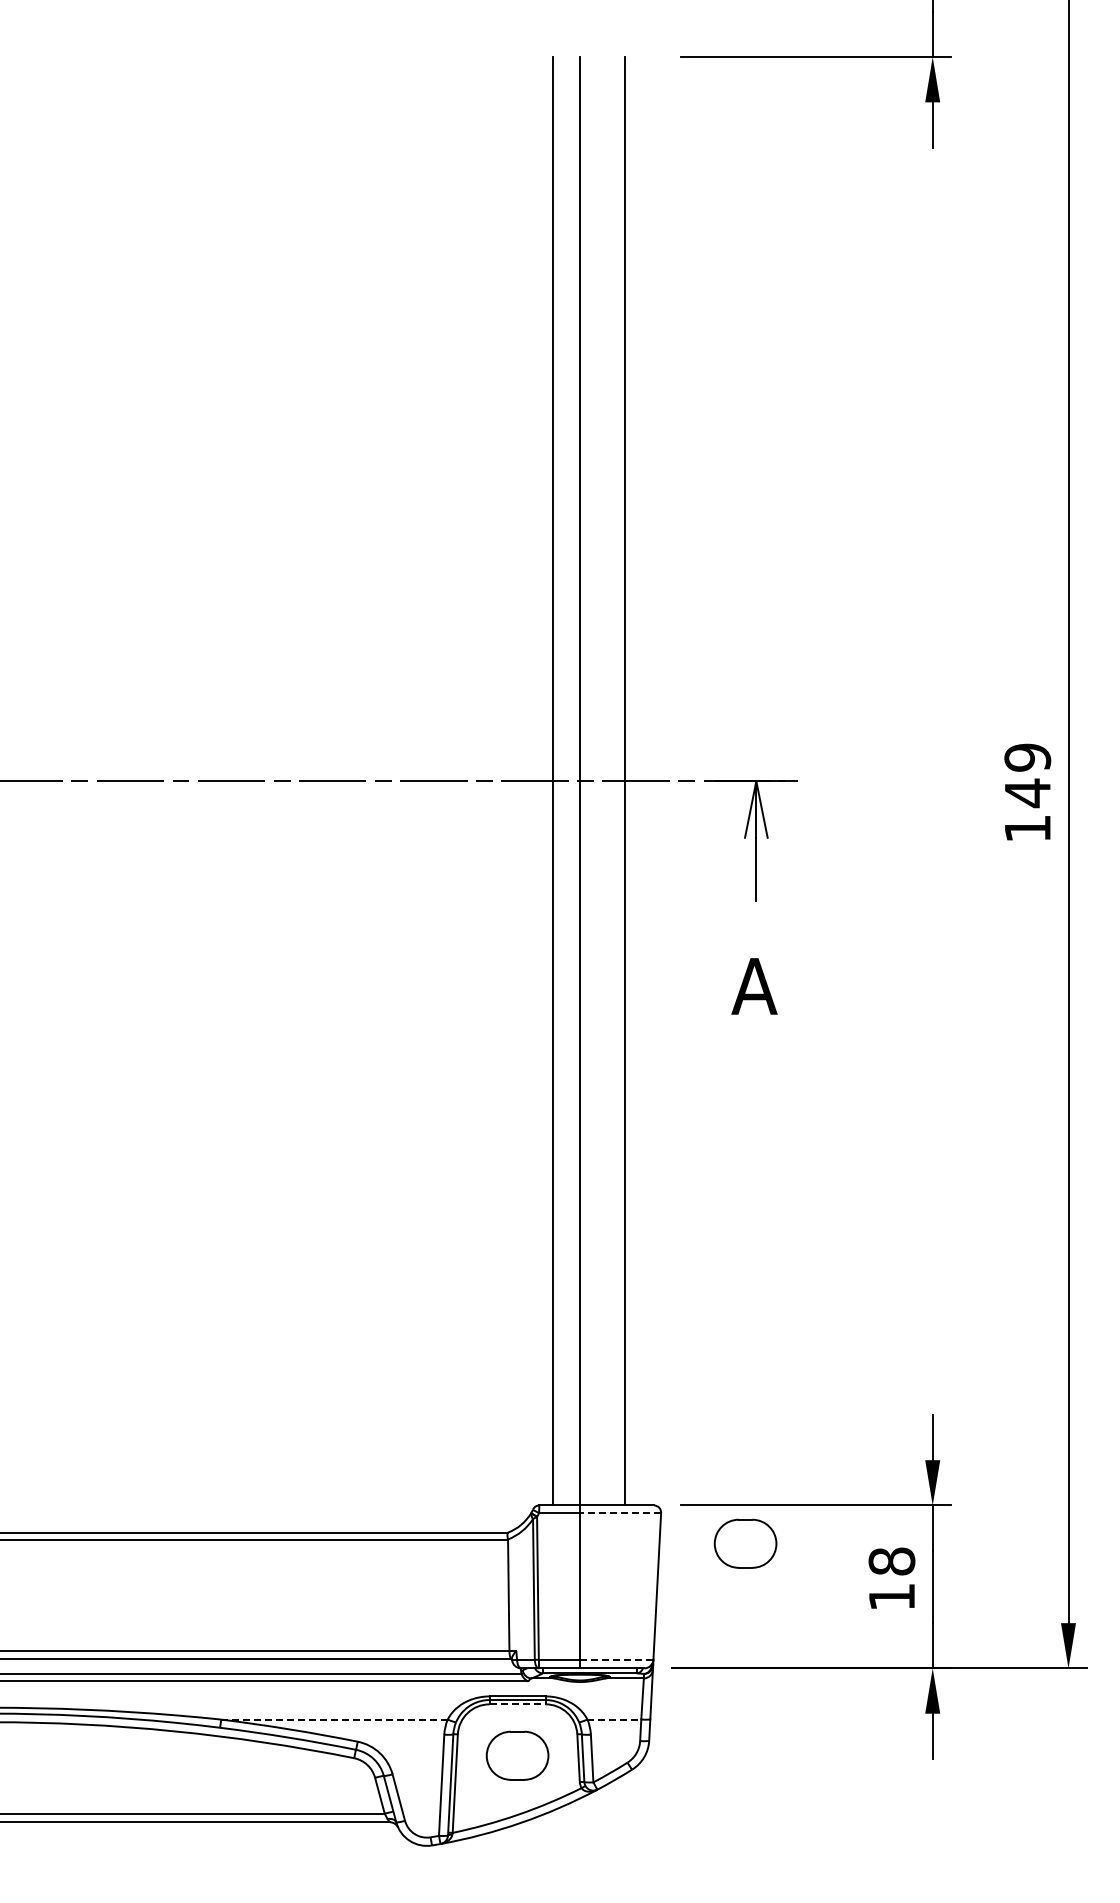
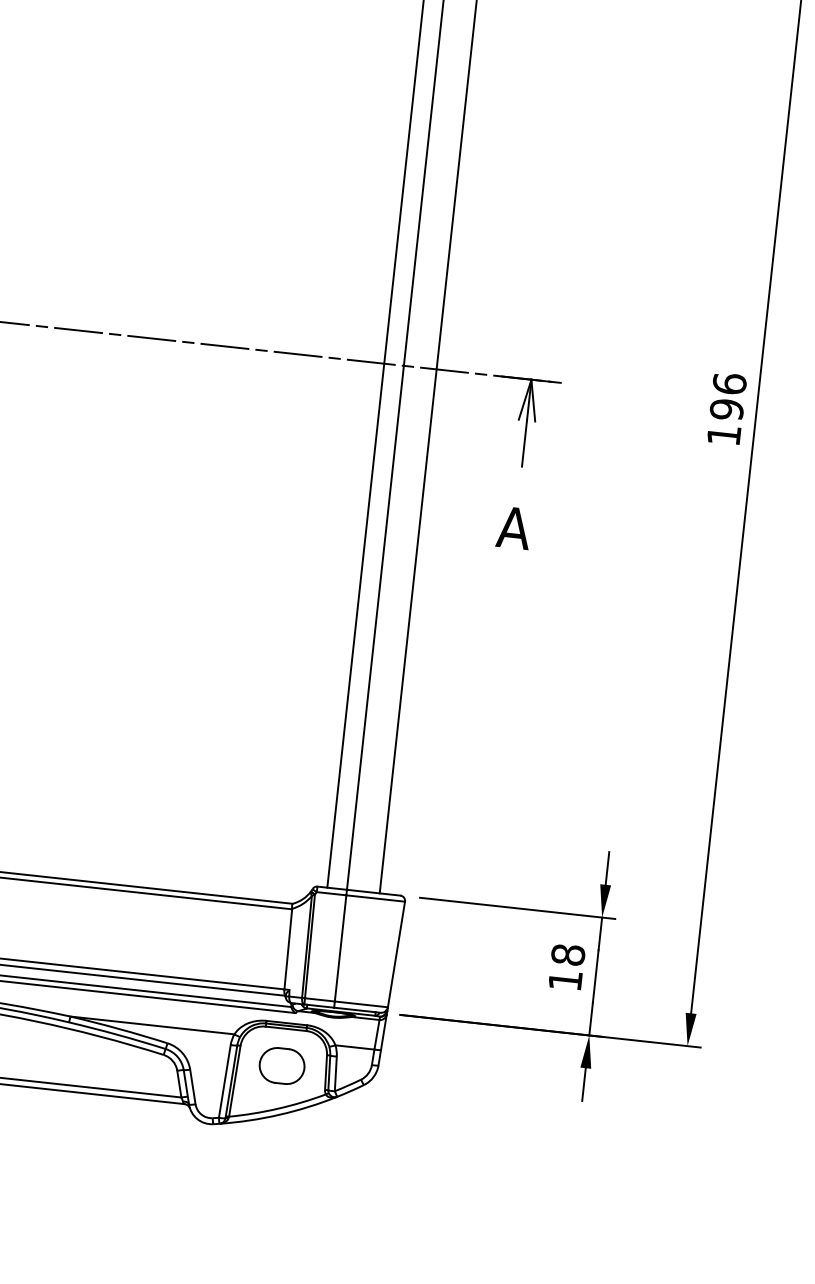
text: (1027, 775) -> (728, 396), 149 -> 196
line: (620, 1513) -> (375, 898), dashed -> solid
part: (745, 1543) -> (463, 930), removed
line: (616, 1659) -> (361, 1004), dashed -> solid
line: (518, 1704) -> (286, 1029), dashed -> solid
line: (334, 1719) -> (152, 1025), dashed -> solid
line: (614, 1719) -> (355, 1047), dashed -> solid

